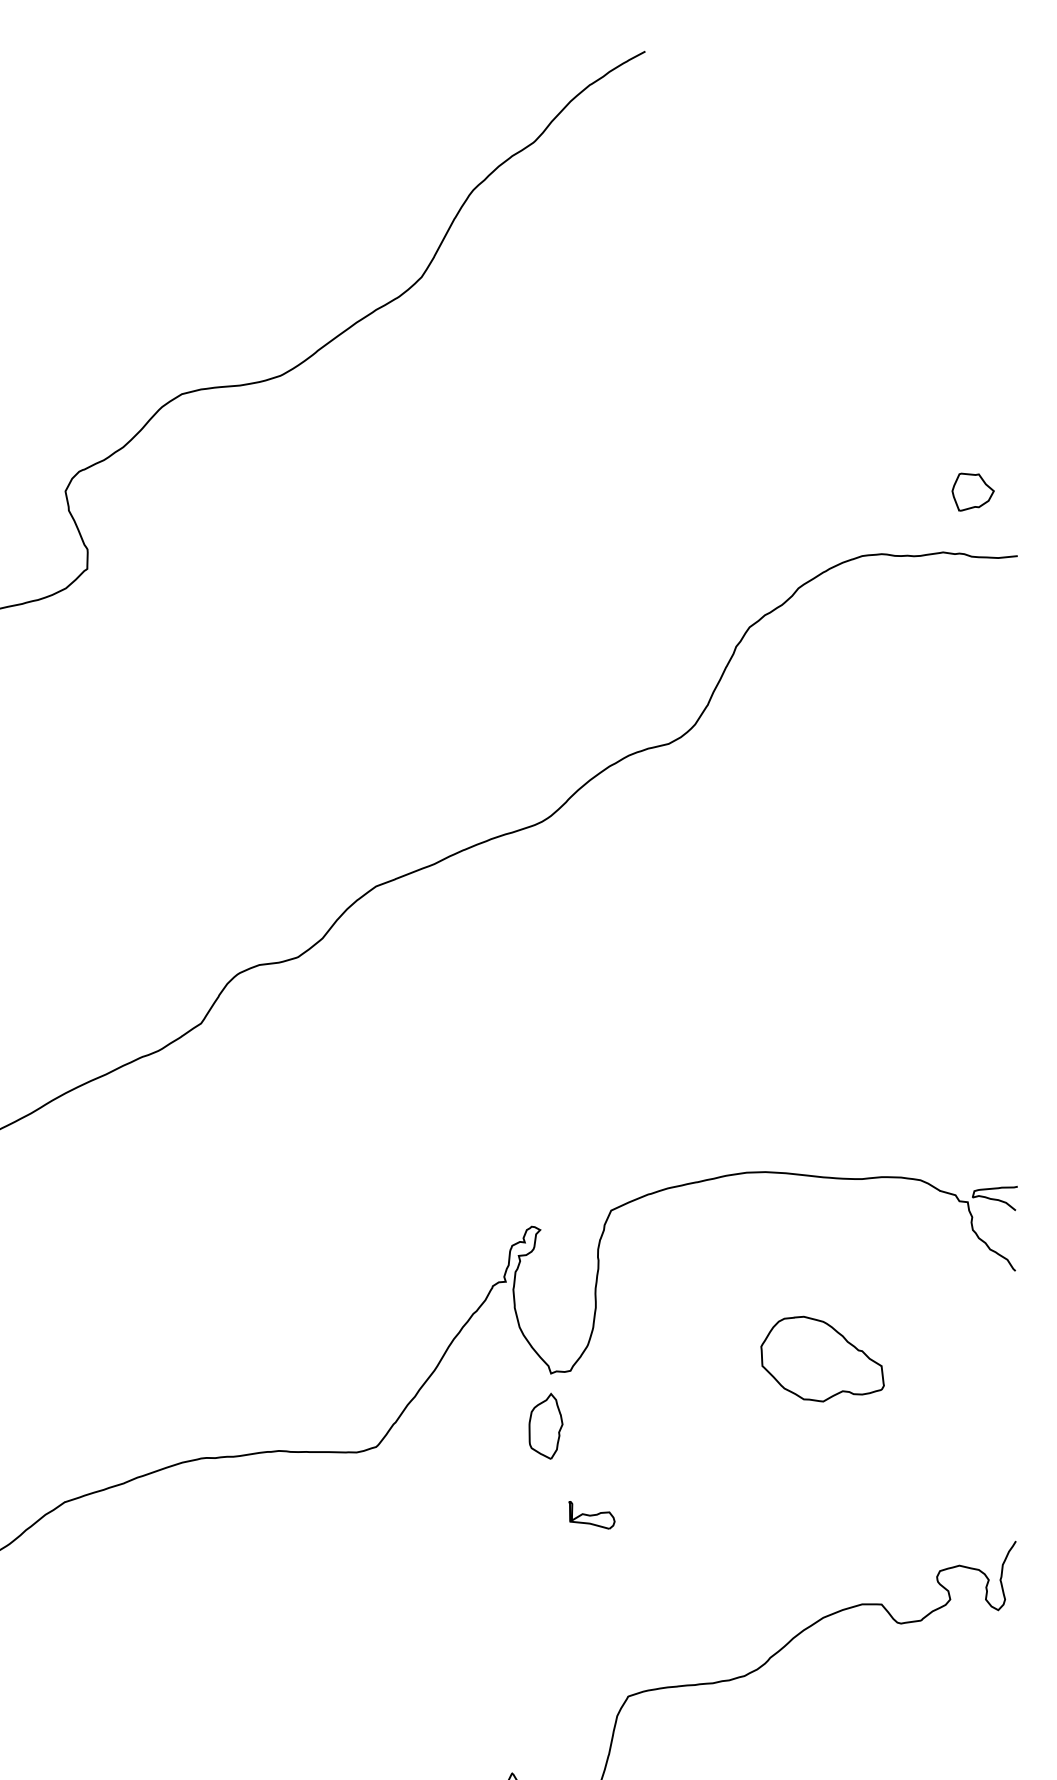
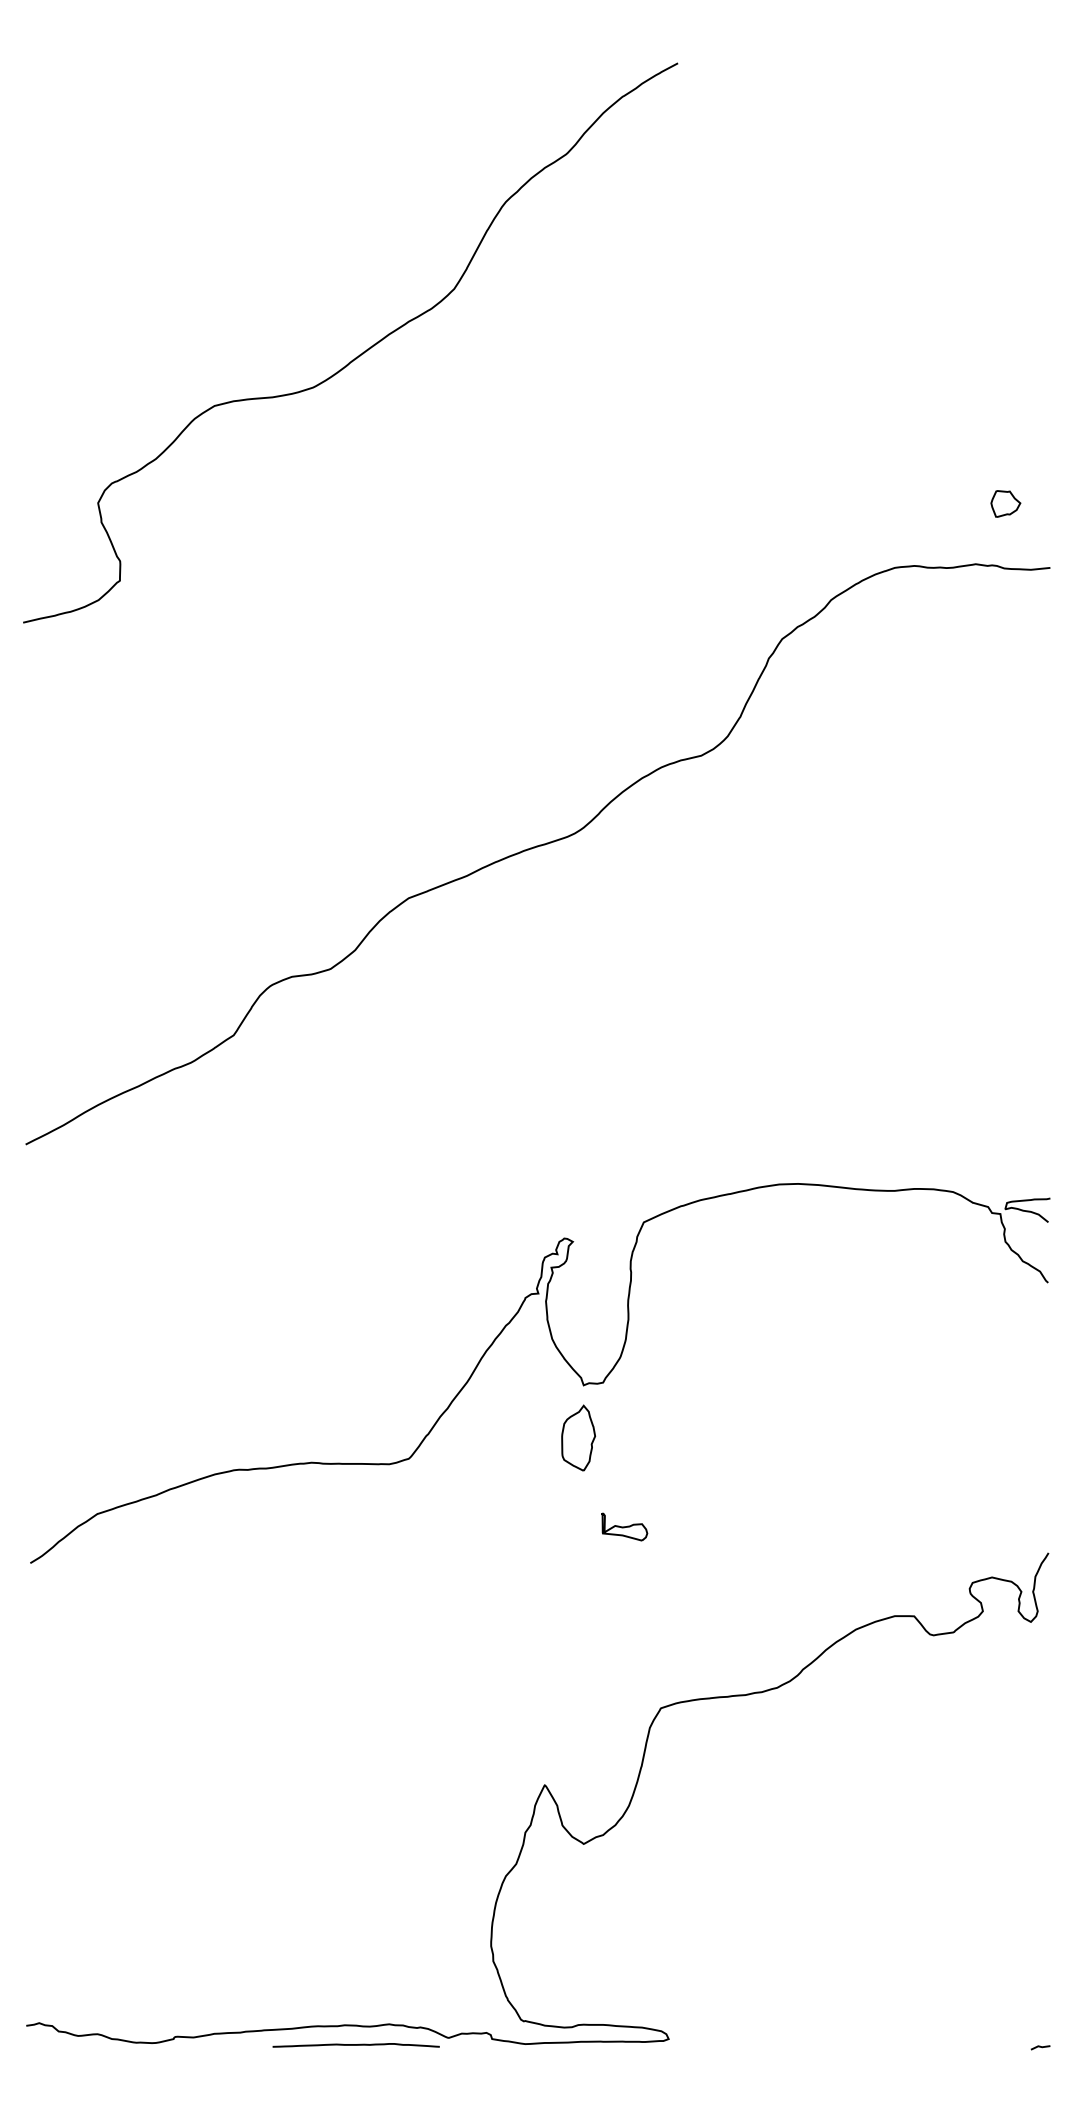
part: (972, 491) -> (1005, 503), size x0.7
part: (822, 1358) -> (855, 1370), removed

